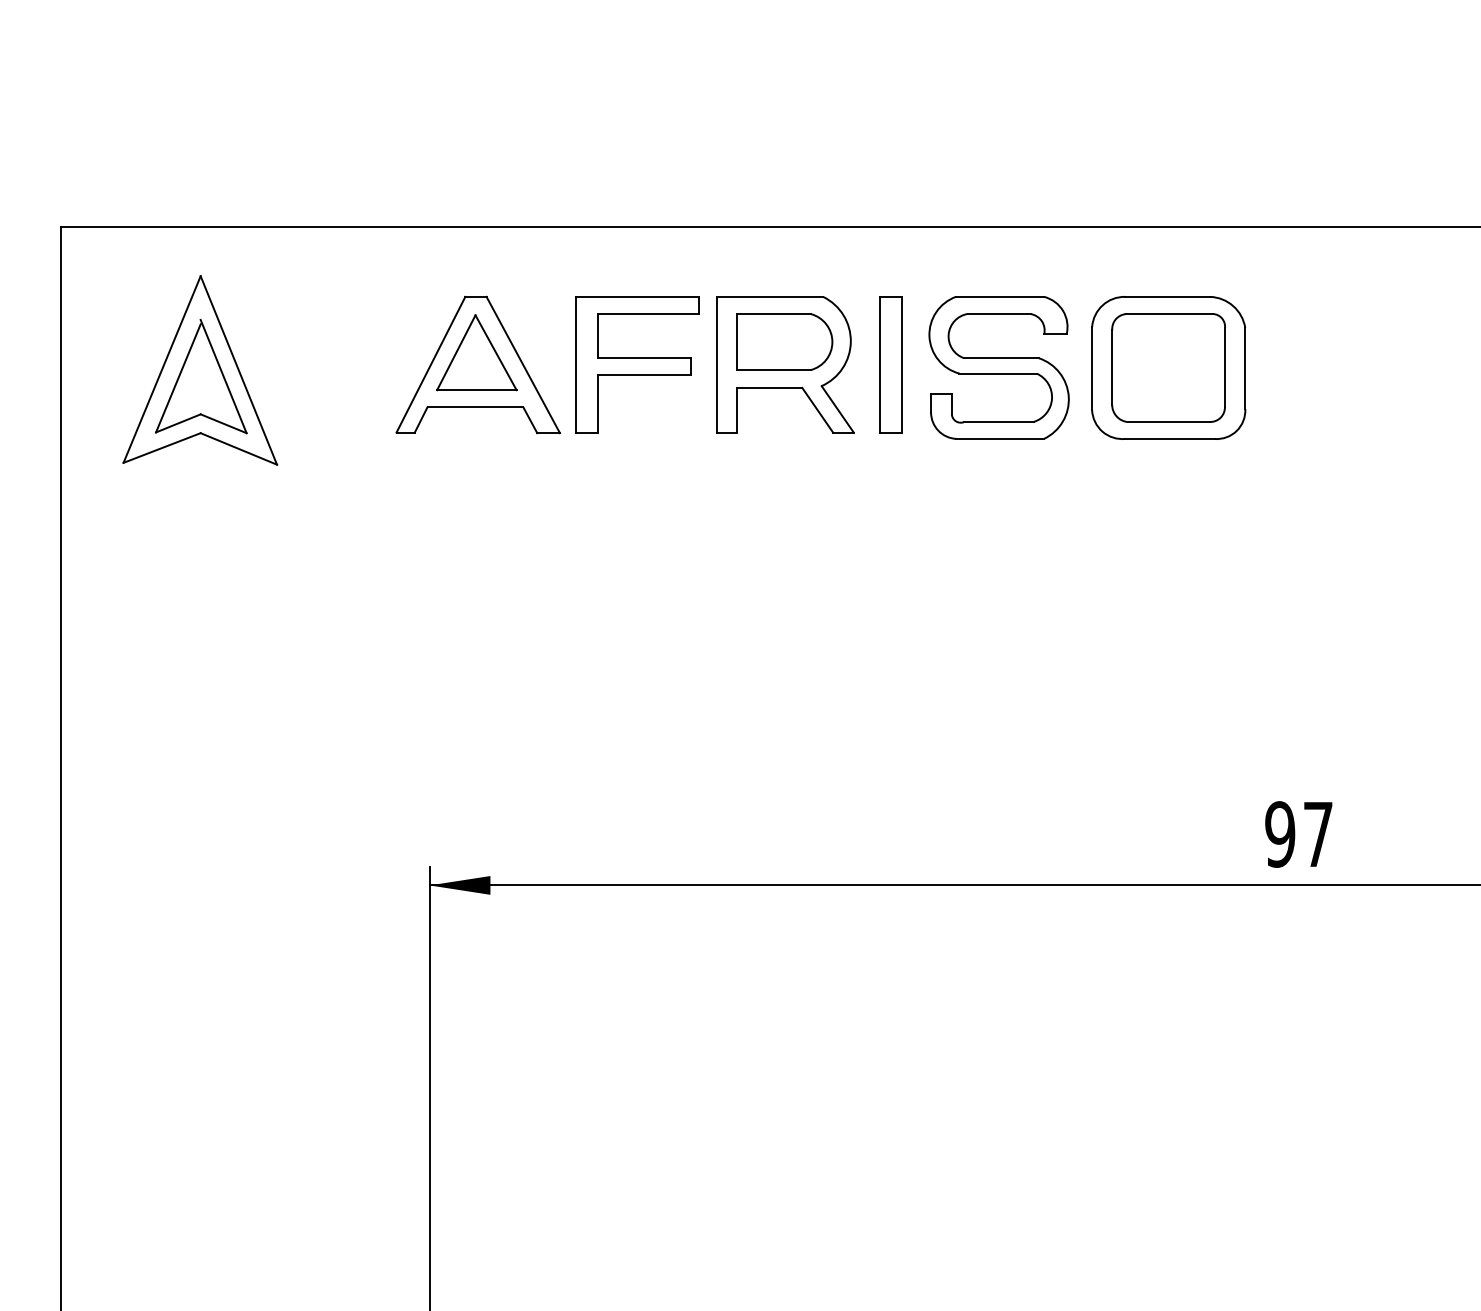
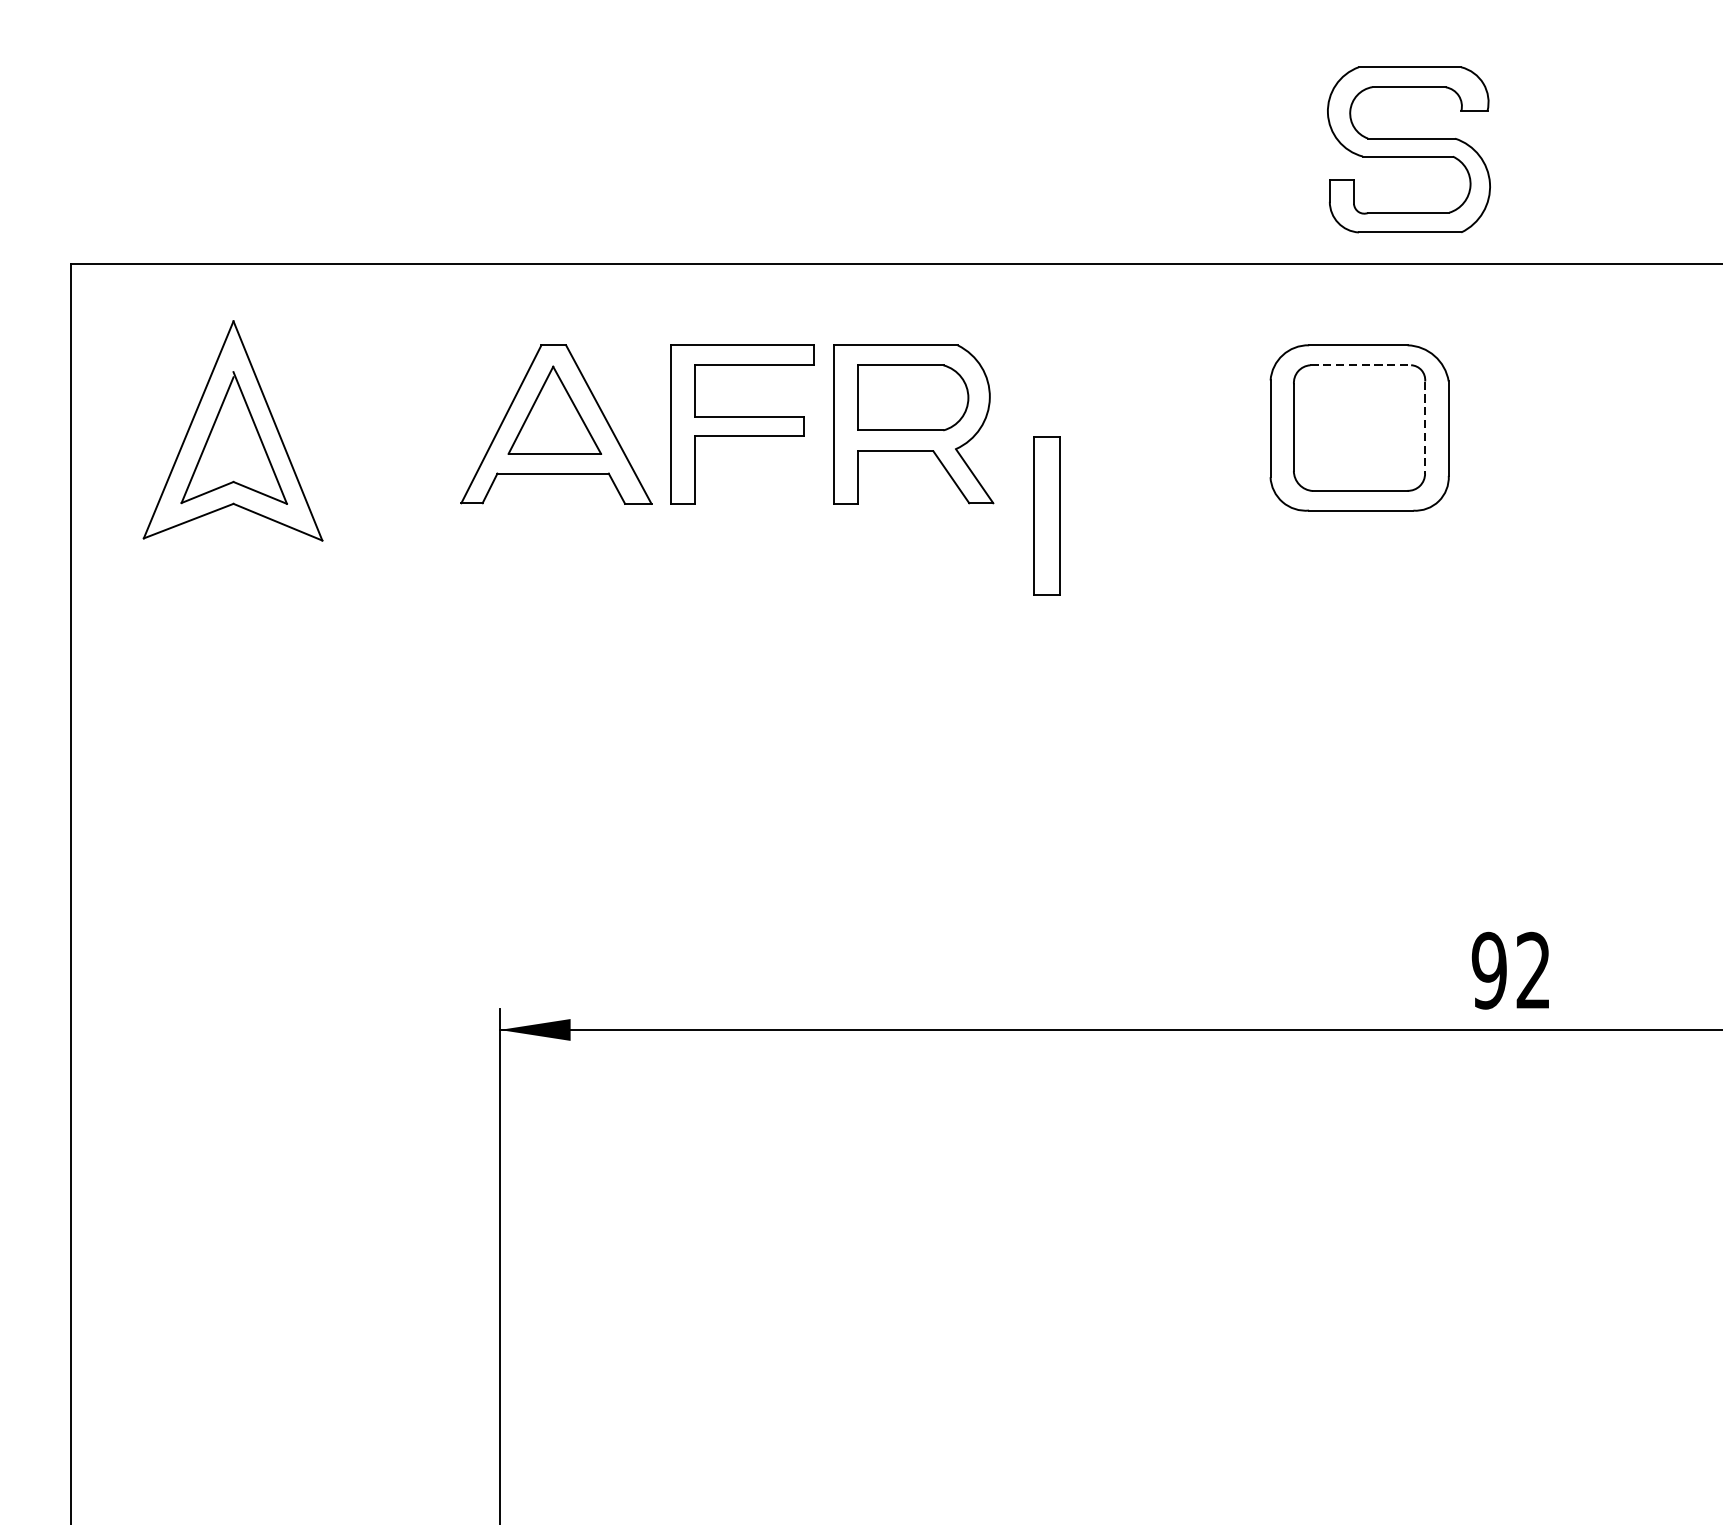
line: (1170, 314) -> (1361, 365), solid -> dashed
part: (890, 364) -> (1046, 515), moved
part: (998, 367) -> (1408, 149), moved
line: (1225, 367) -> (1425, 427), solid -> dashed
text: (1317, 833) -> (1532, 969), 97 -> 92

